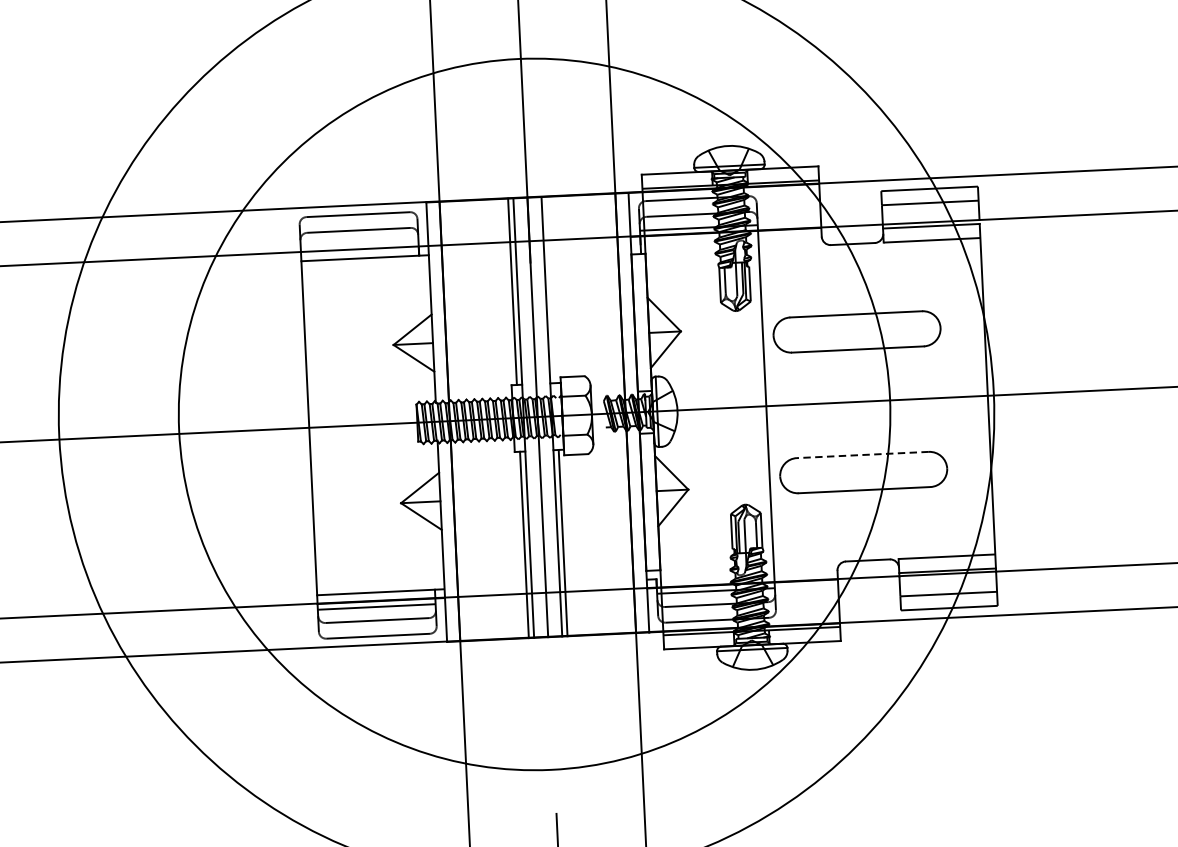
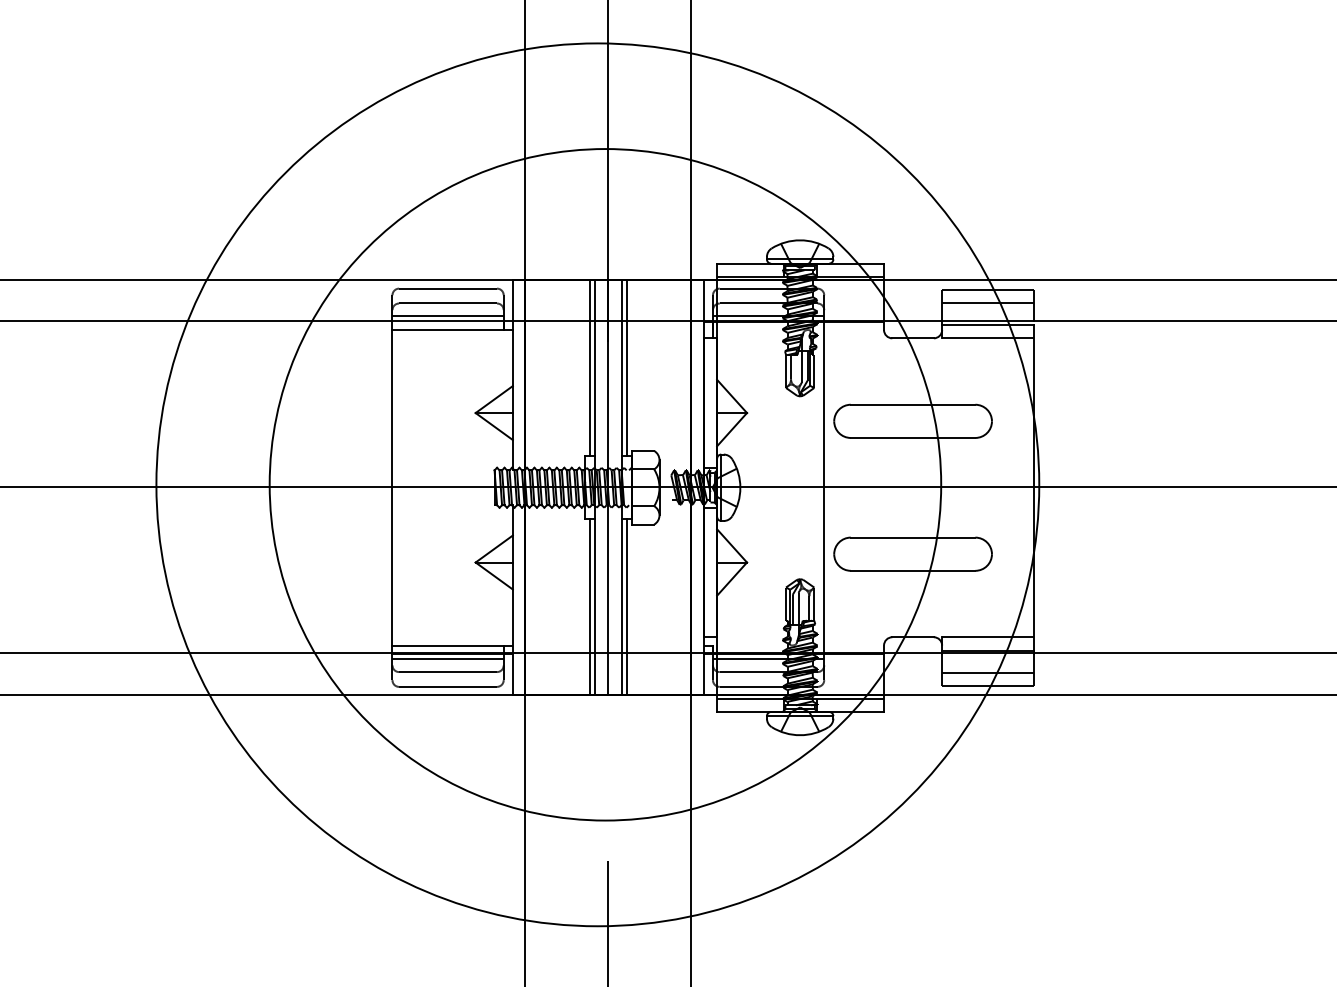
line: (359, 244) -> (447, 316), added
line: (551, 290) -> (626, 368), added
line: (862, 454) -> (912, 537), dashed -> solid

